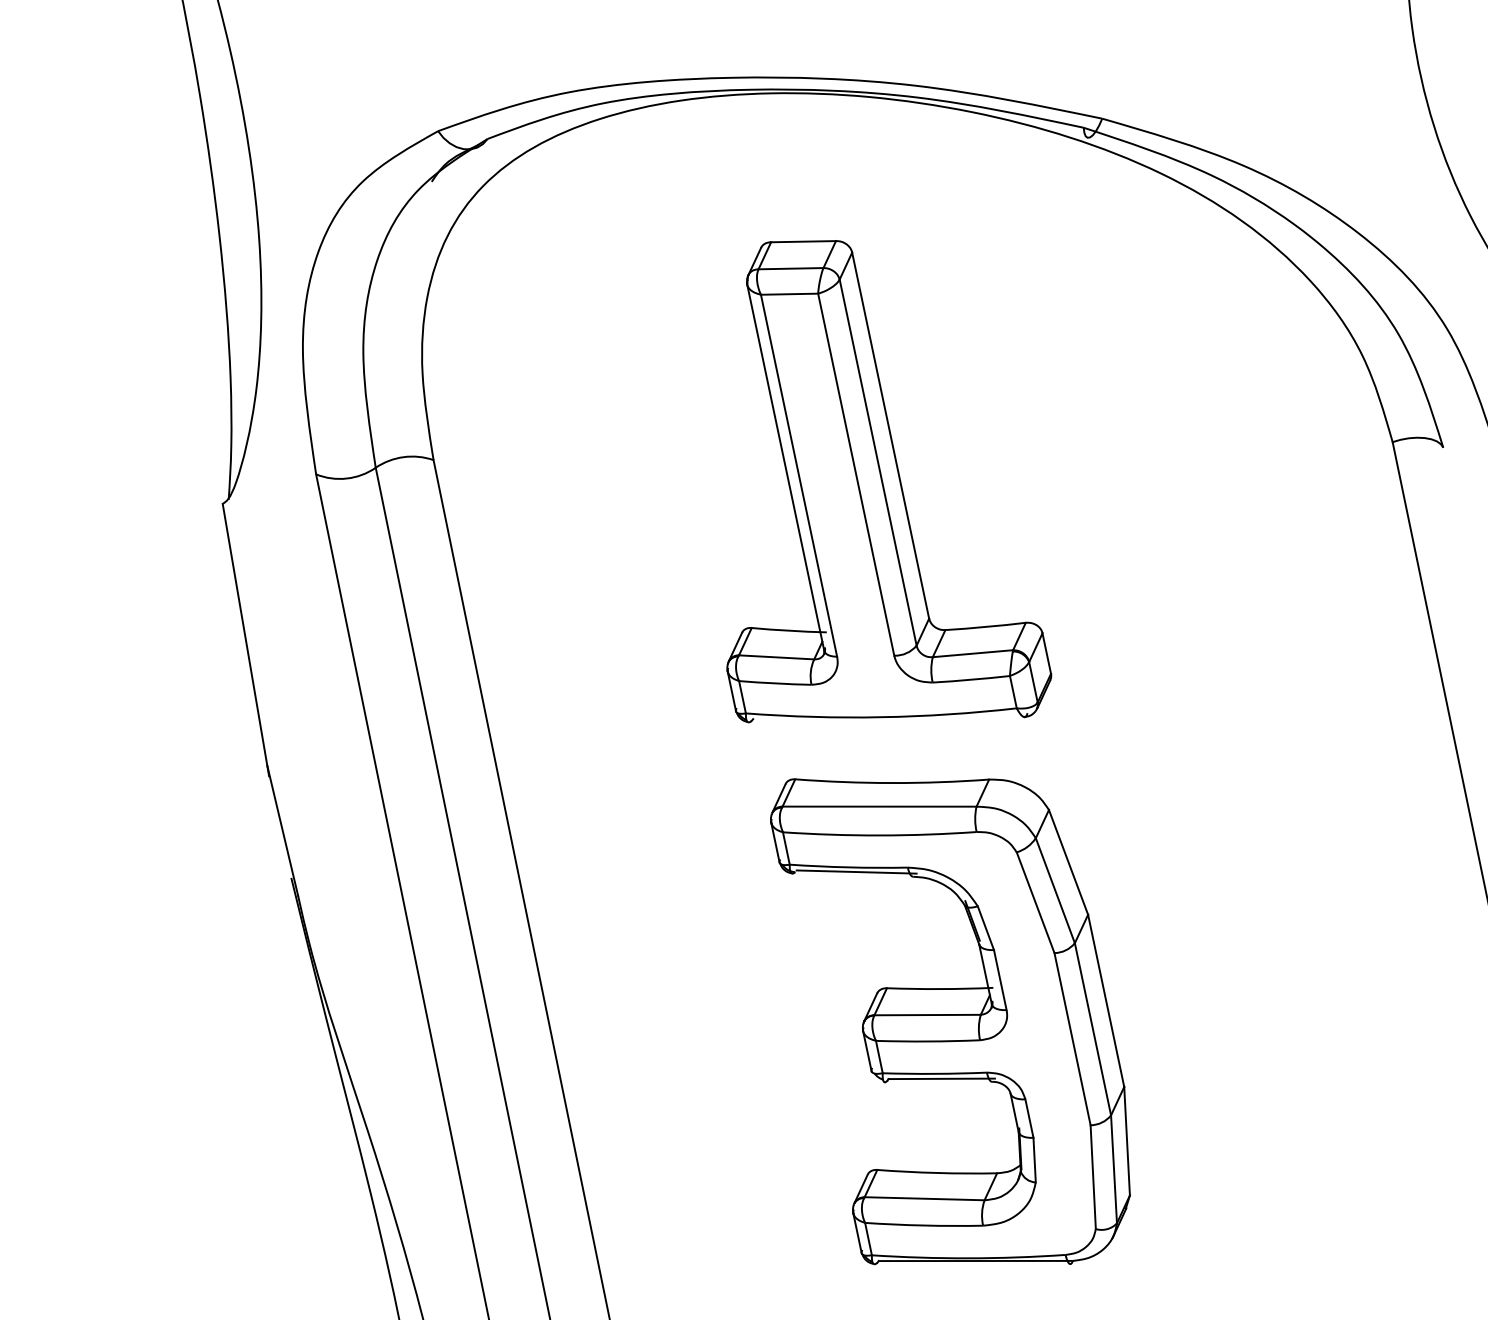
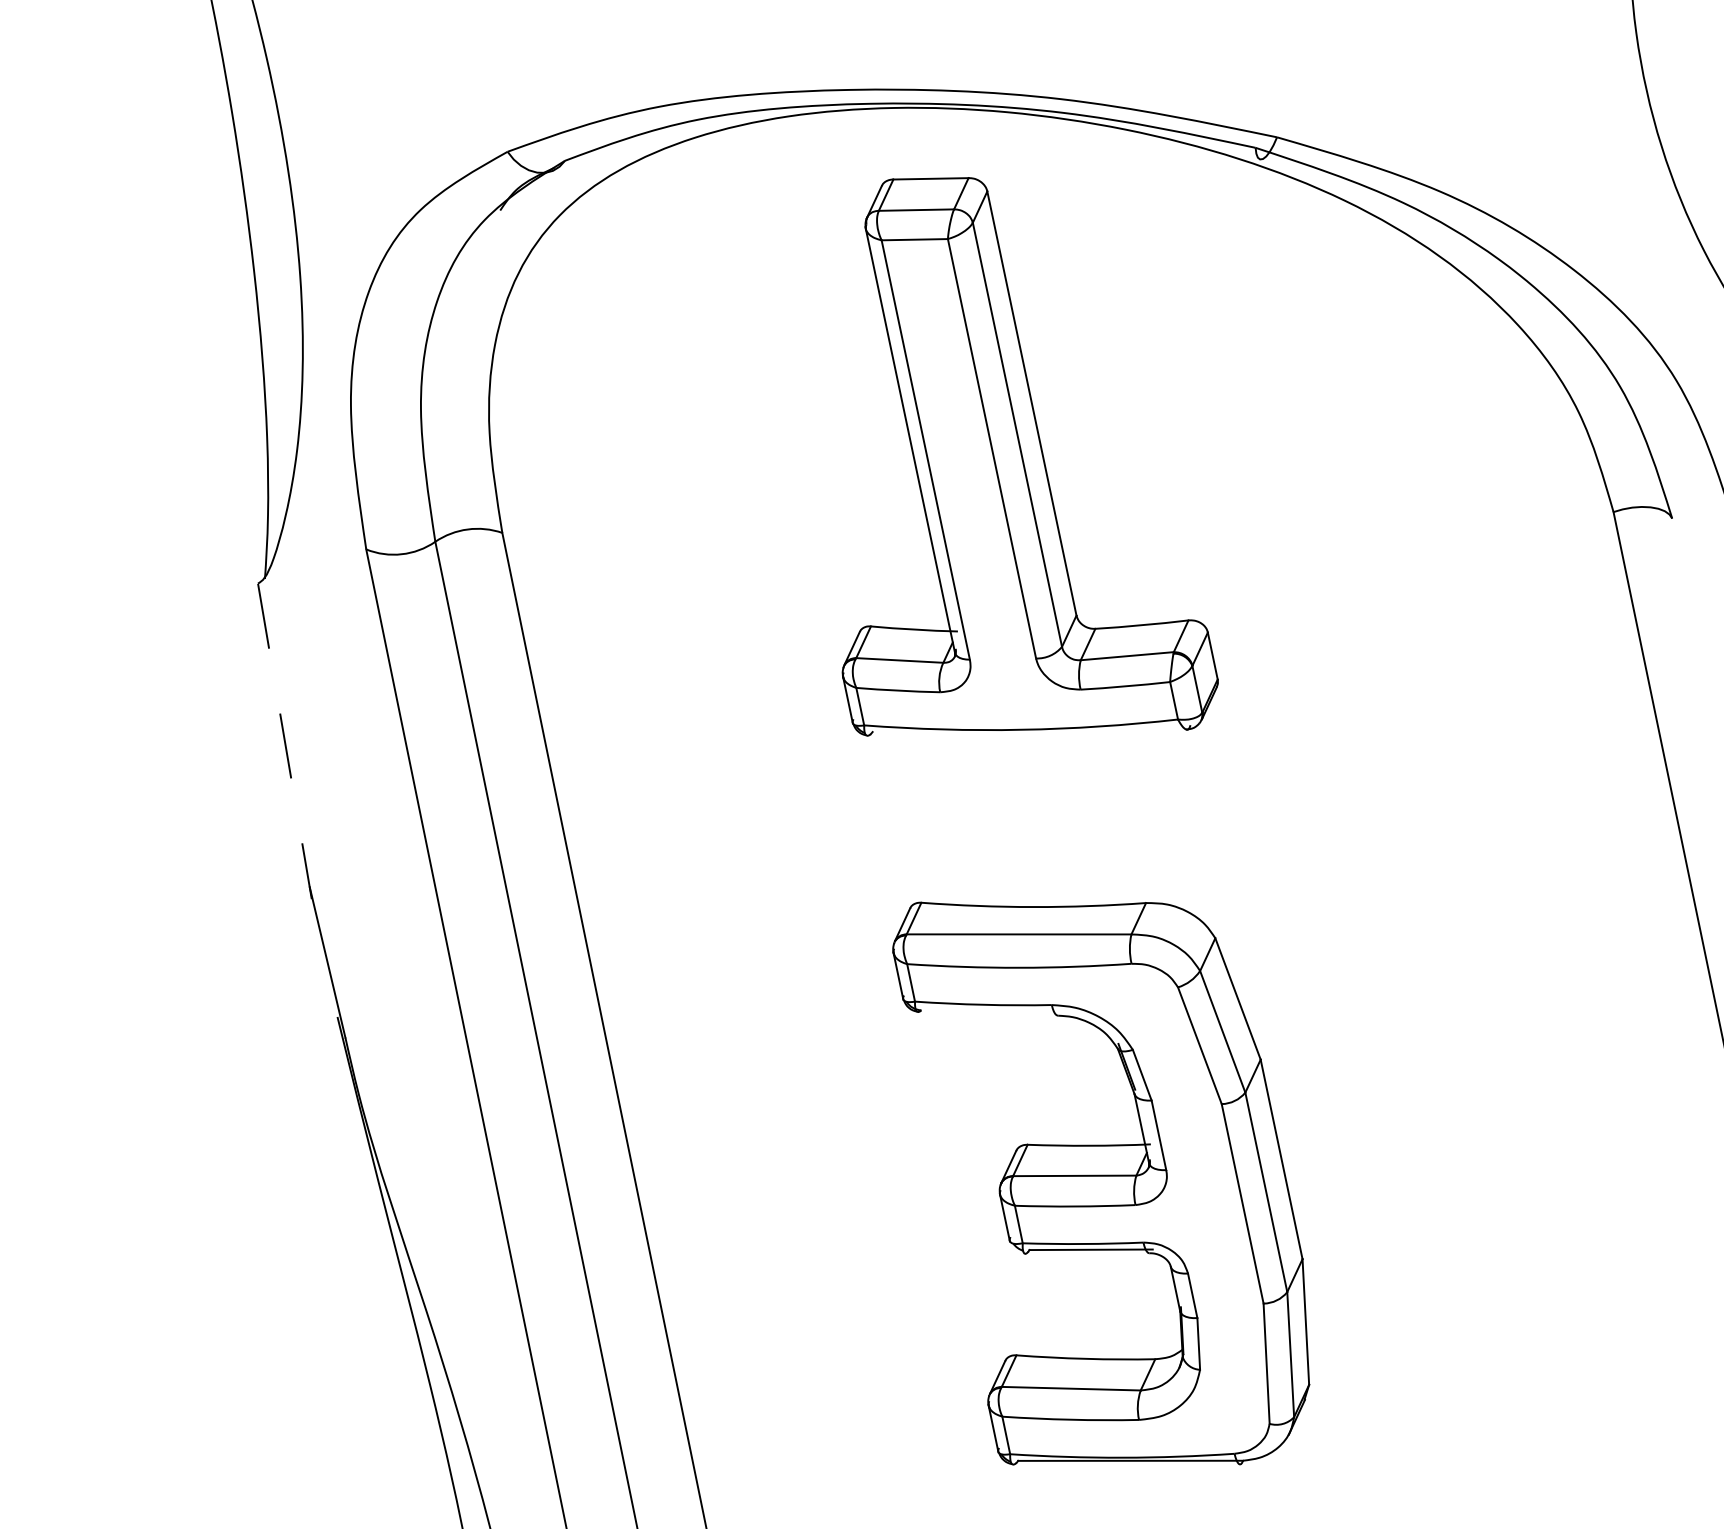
part: (888, 481) -> (1029, 456), moved
line: (245, 640) -> (284, 741), solid -> dashed
line: (856, 872) -> (992, 1010), removed

